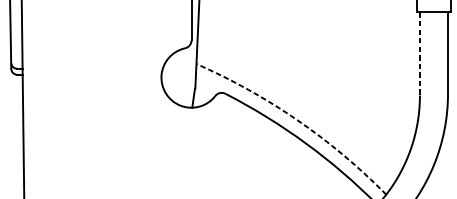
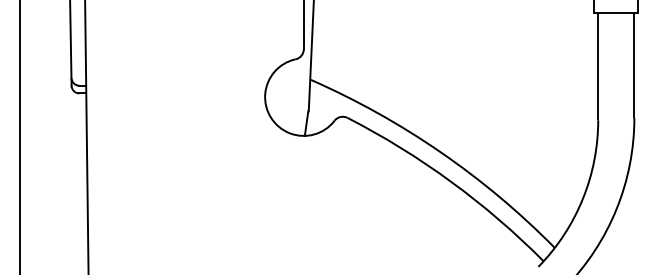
line: (420, 53) -> (598, 66), dashed -> solid
arc: (297, 120) -> (440, 152), dashed -> solid

